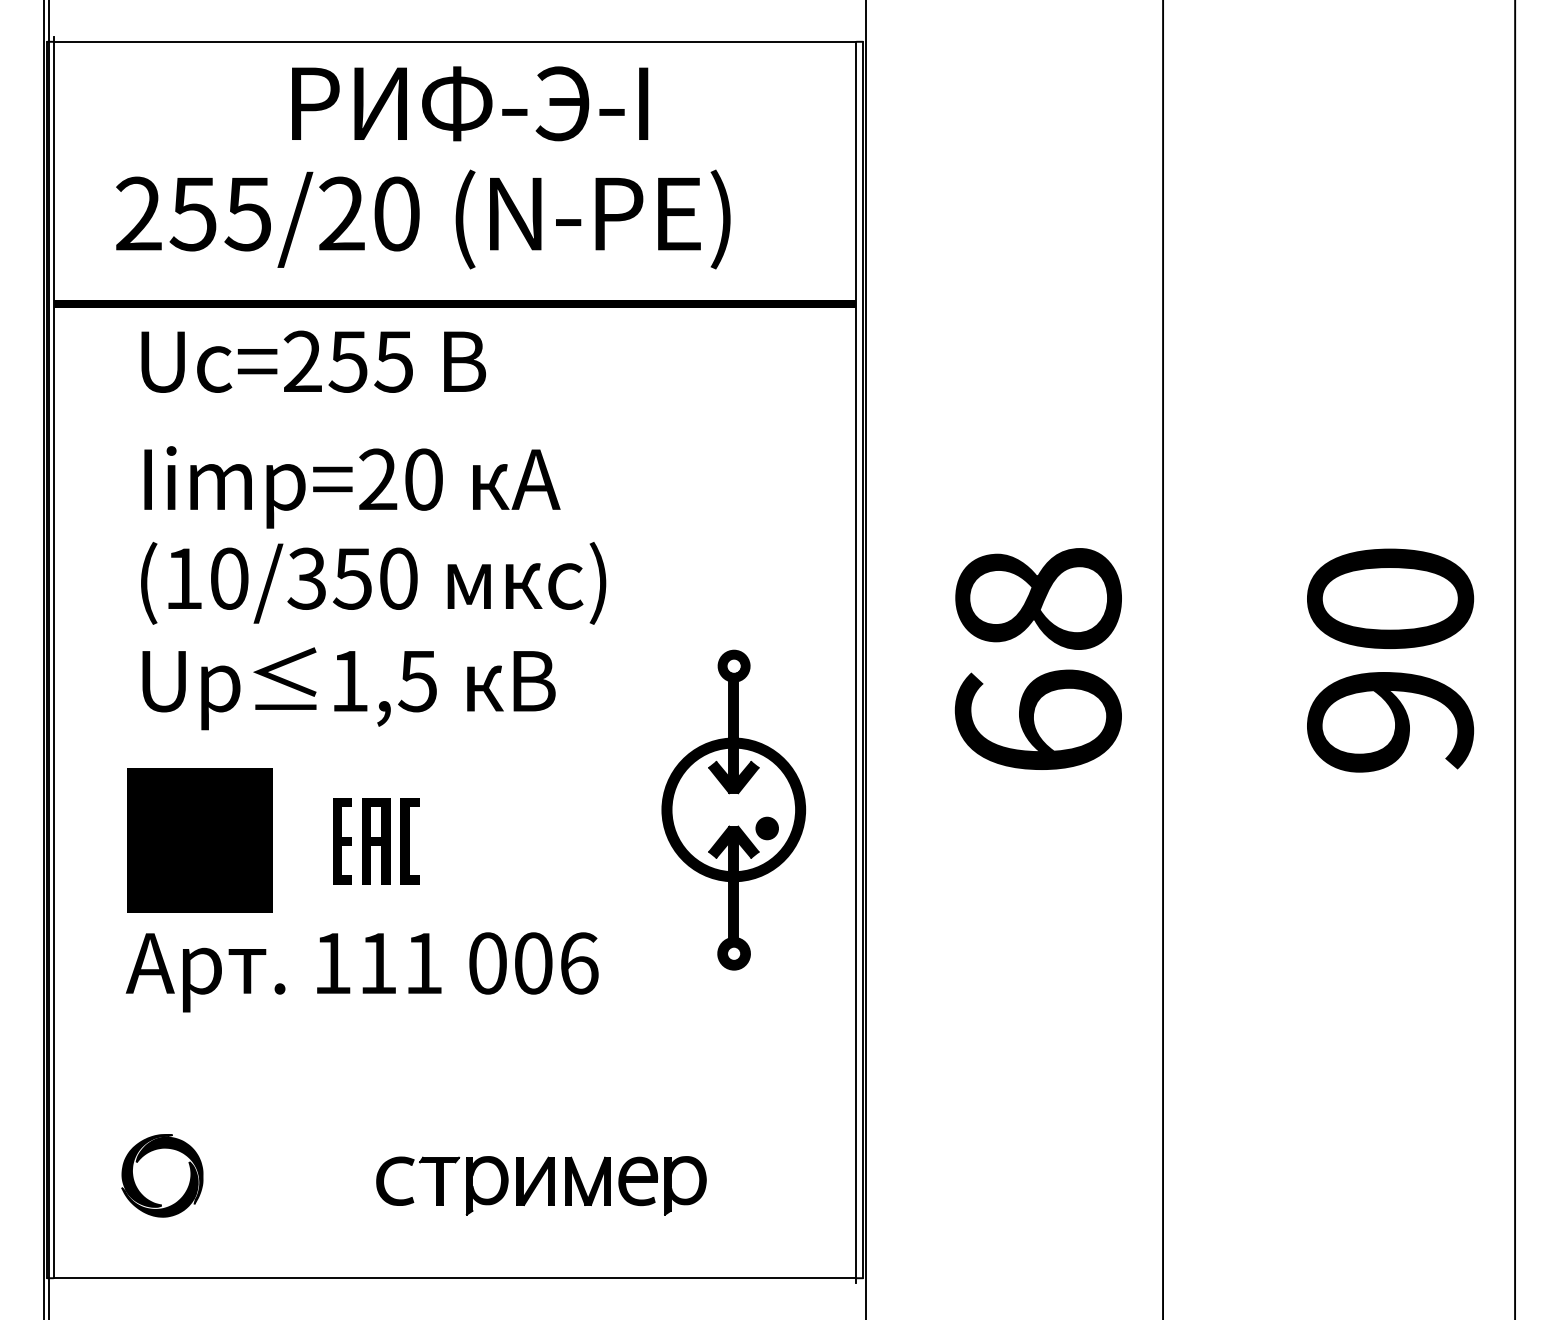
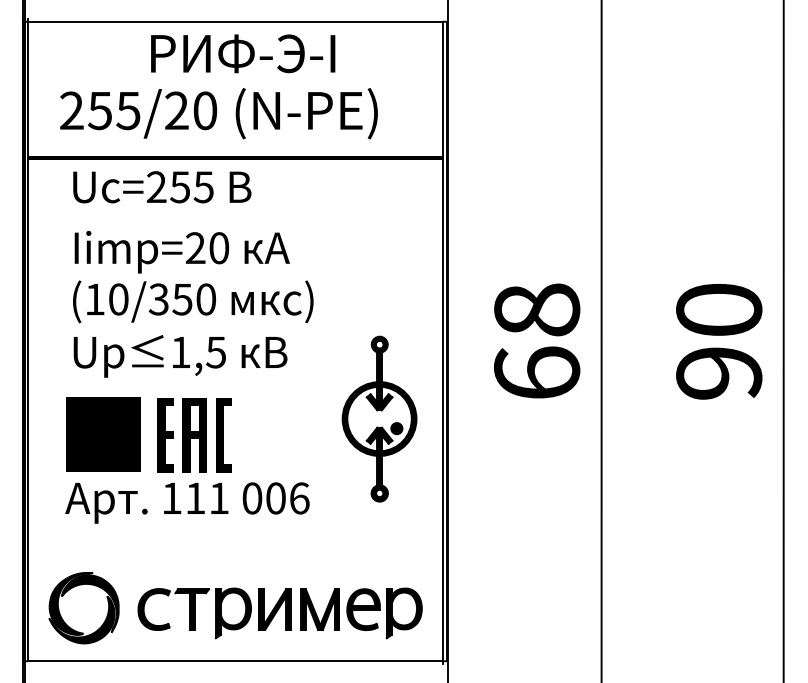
part: (375, 841) -> (194, 435), size x1.67
part: (161, 1176) -> (83, 608), size x1.67
part: (540, 1185) -> (279, 613), size x1.67

